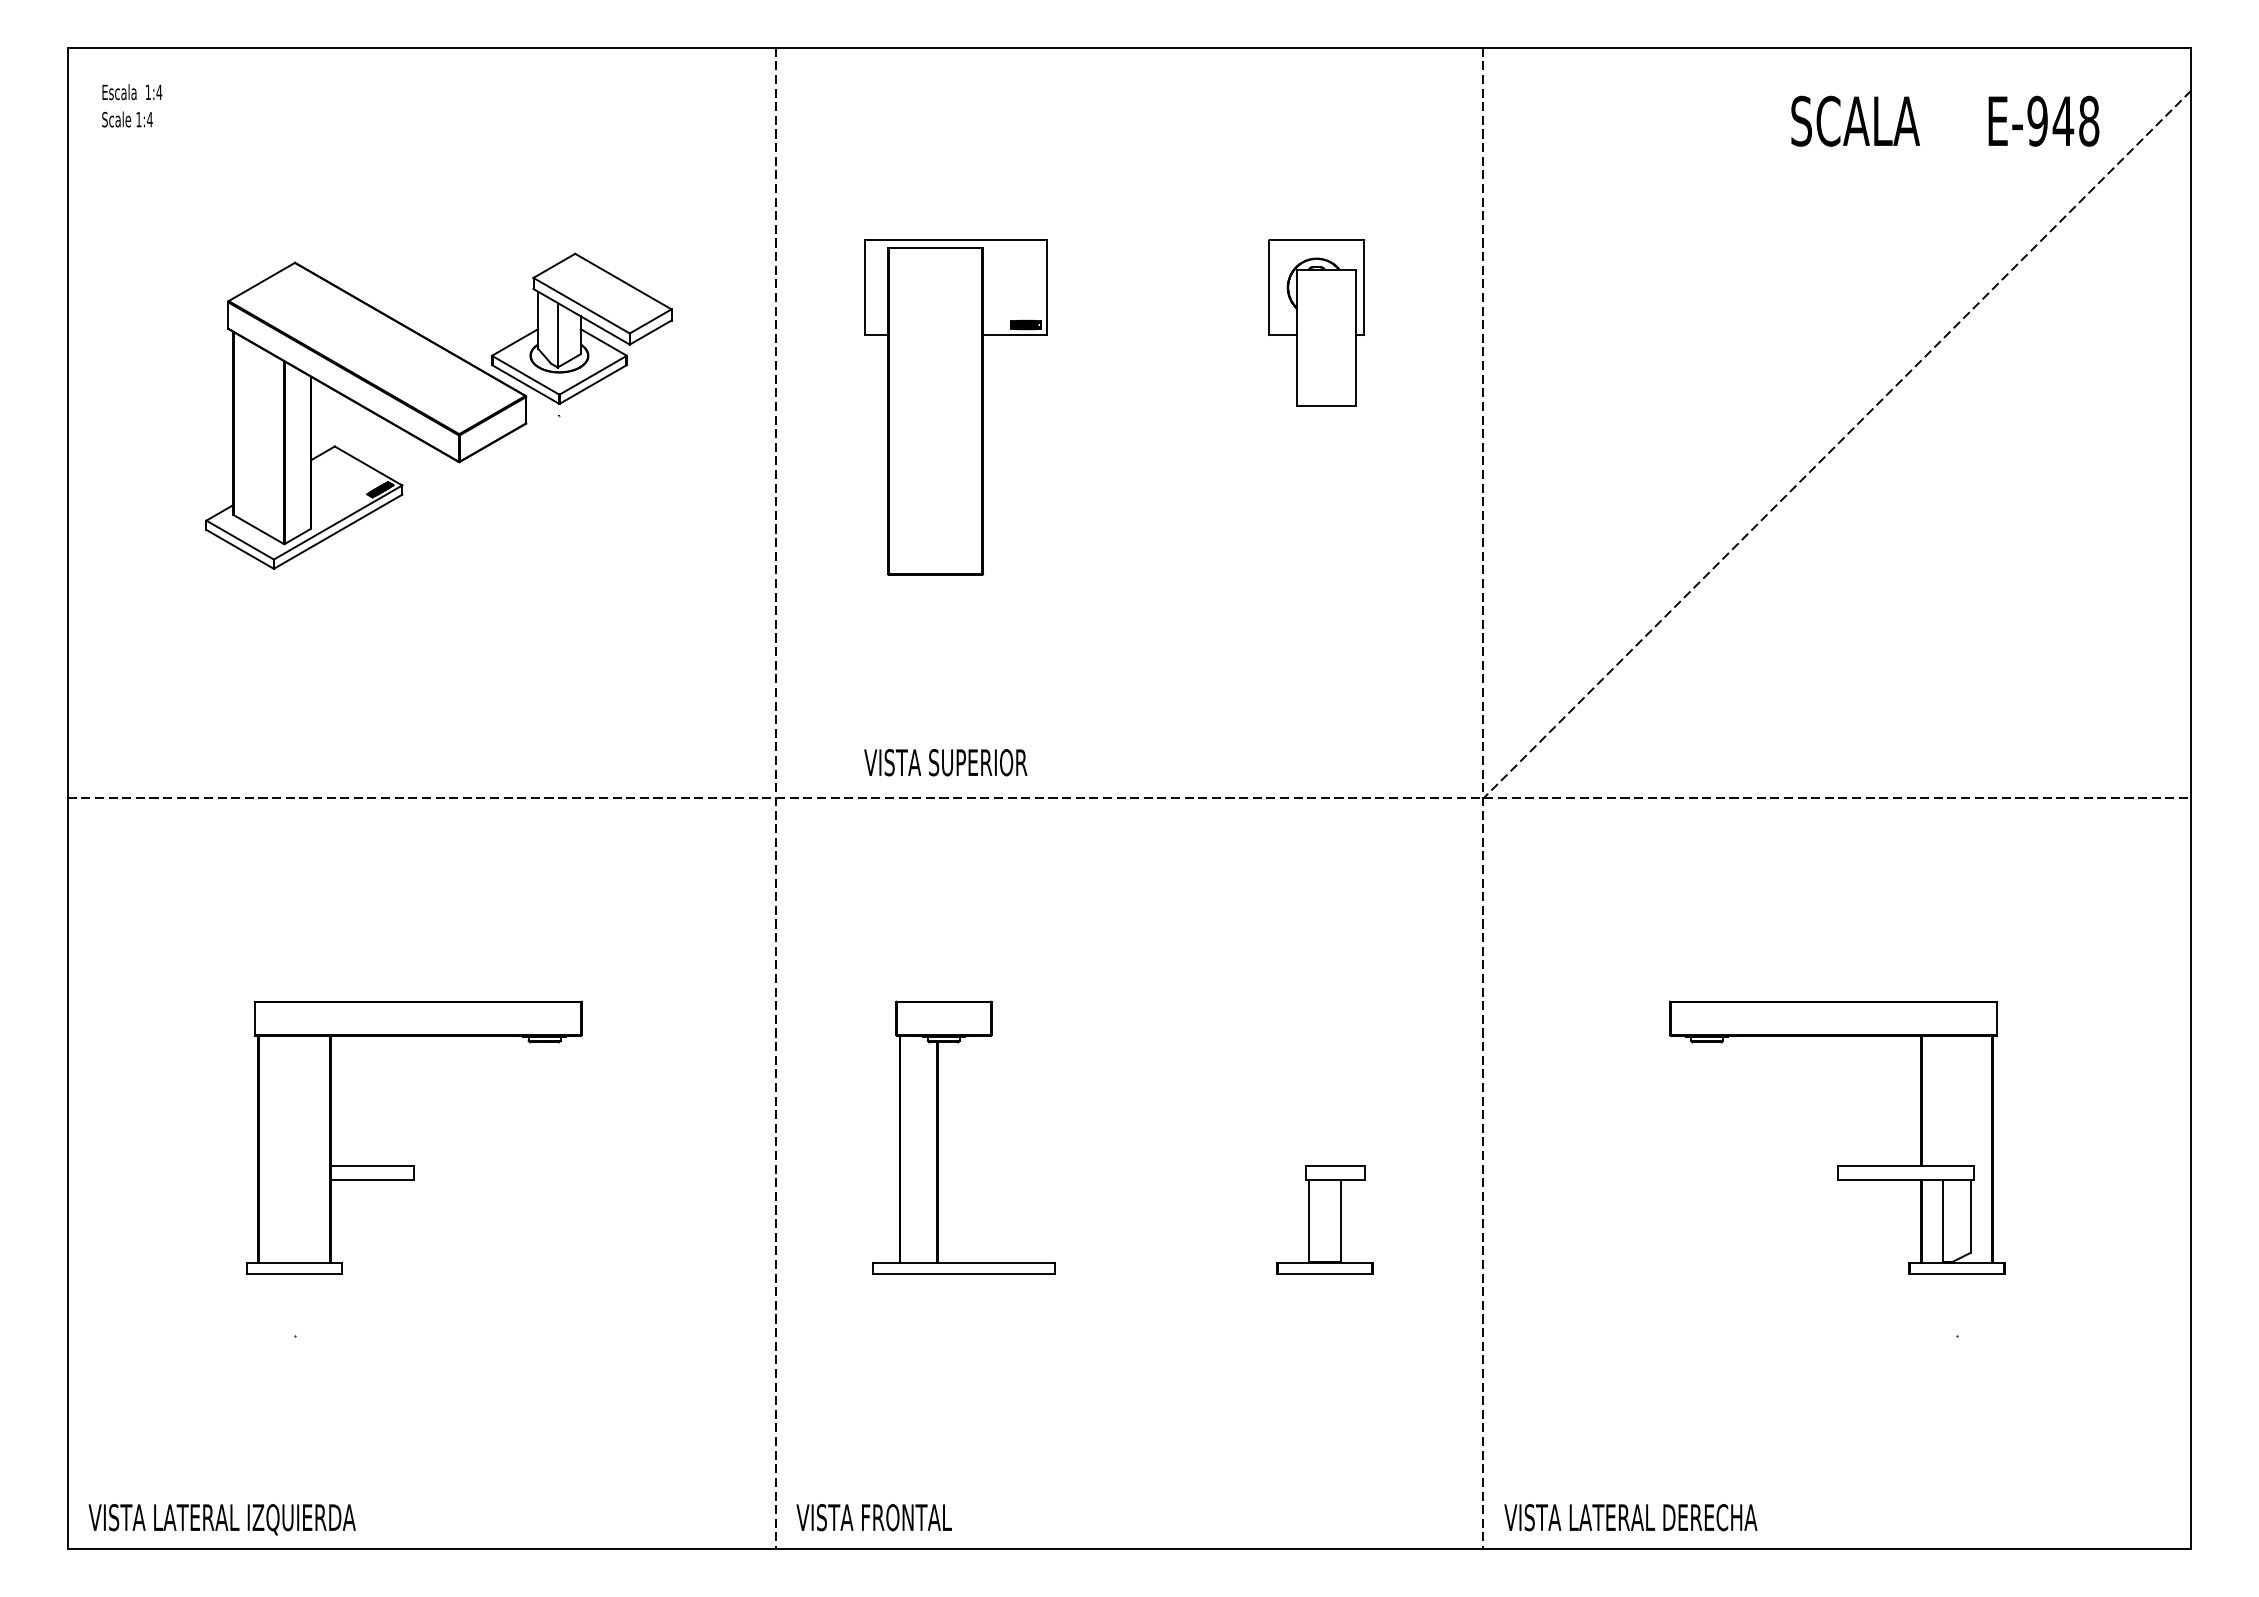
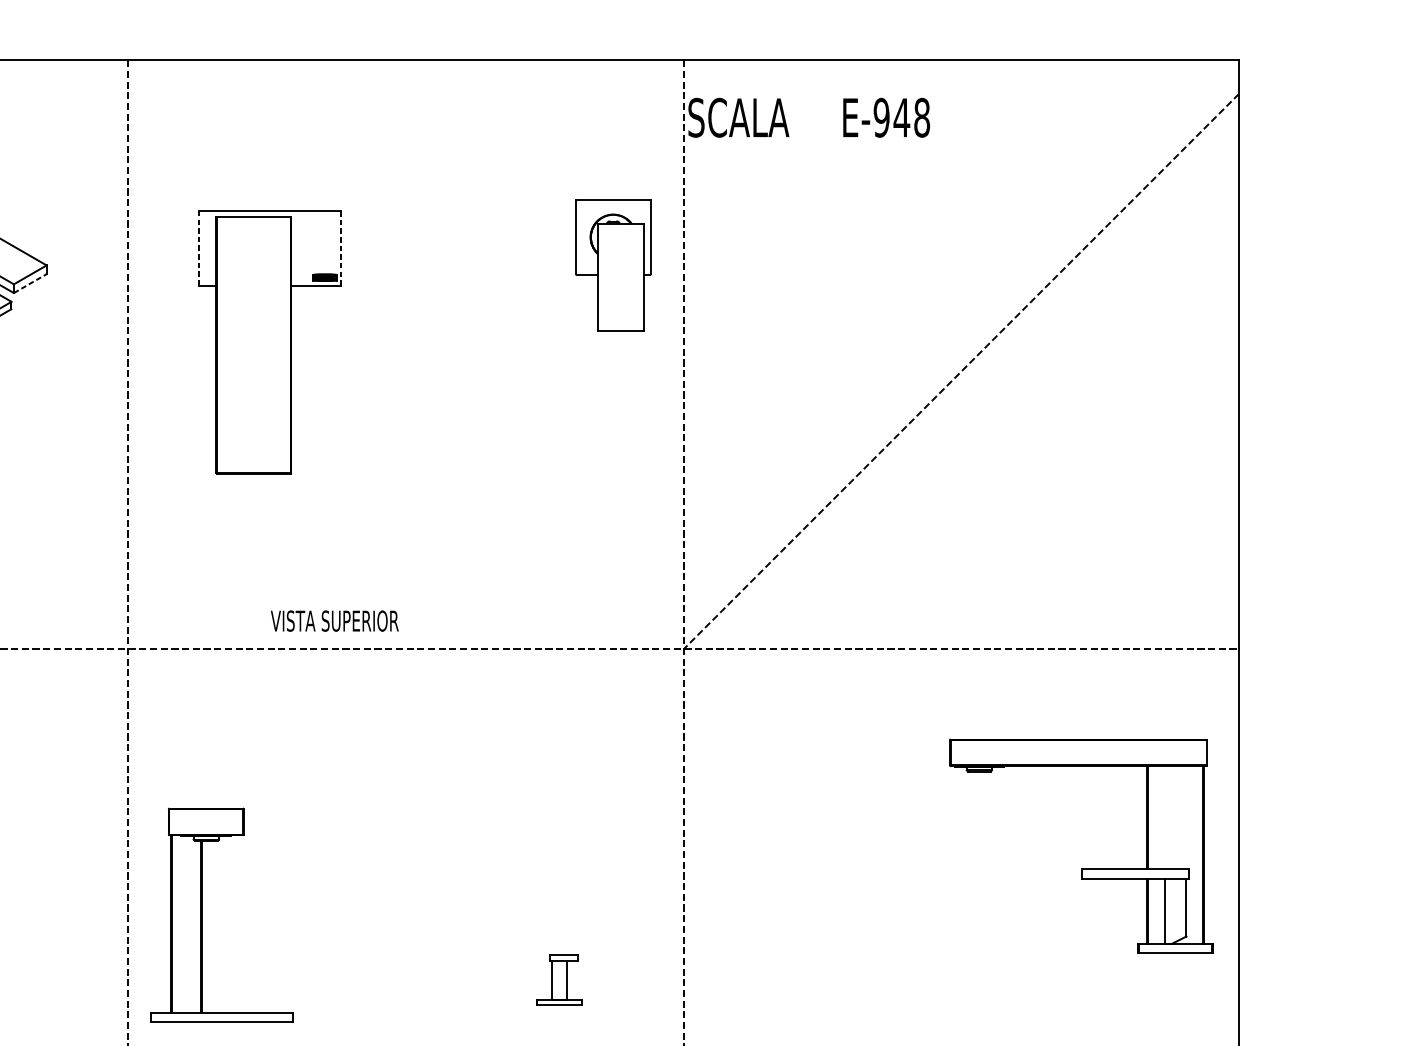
text: (1945, 120) -> (809, 117), moved
line: (865, 287) -> (198, 248), solid -> dashed
line: (1046, 287) -> (340, 248), solid -> dashed
part: (1316, 322) -> (613, 264), moved
line: (651, 332) -> (30, 283), solid -> dashed
text: (945, 762) -> (334, 620), moved
part: (938, 1137) -> (201, 915), moved
part: (1837, 1165) -> (1081, 868), moved
part: (1324, 1219) -> (559, 979), size x0.6

